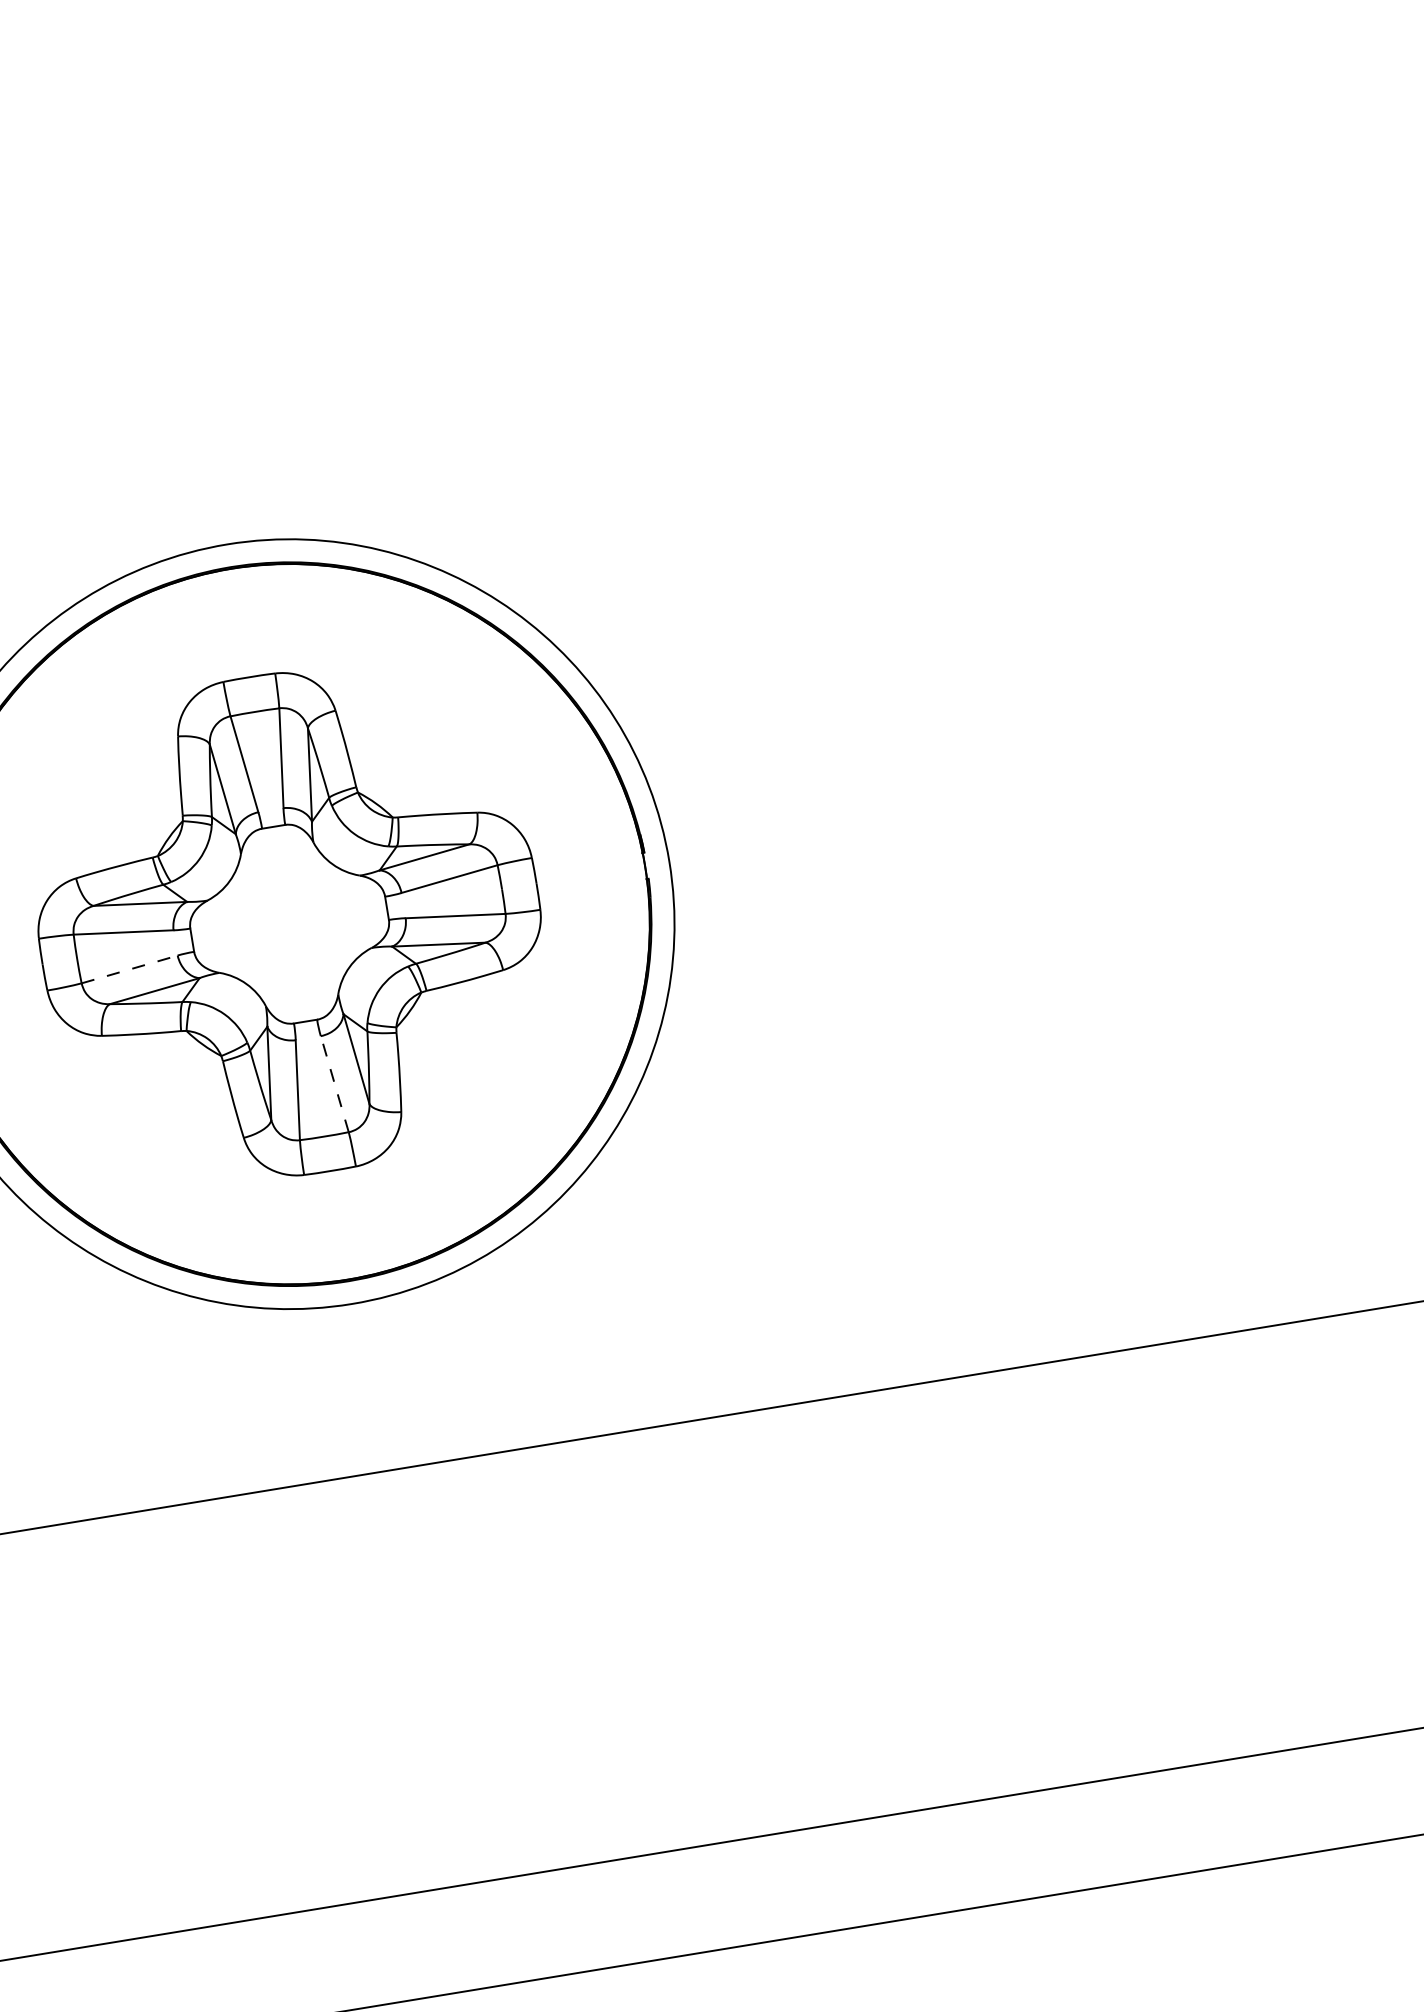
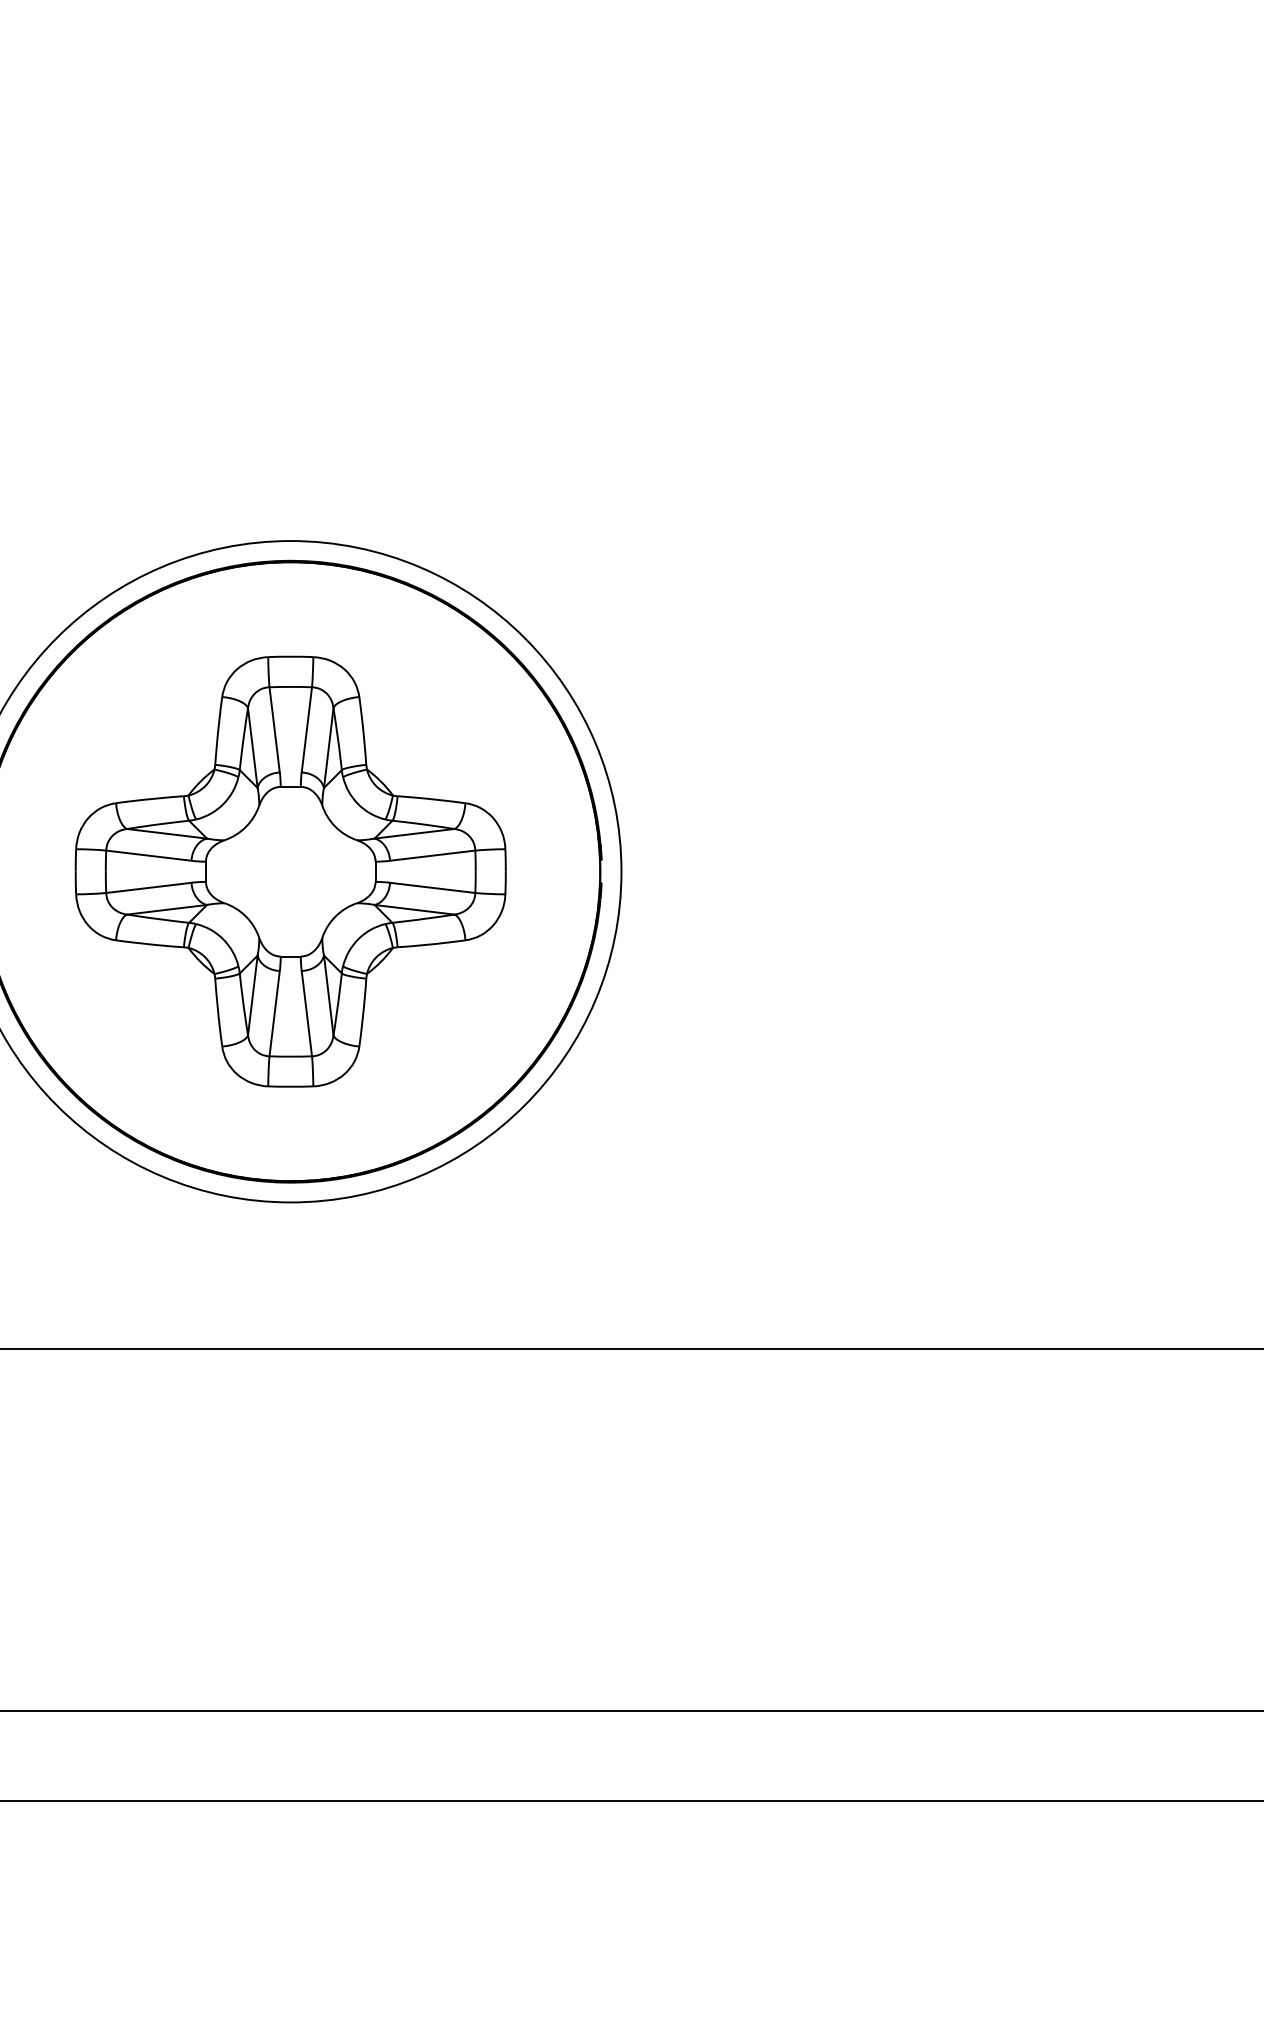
line: (129, 969) -> (148, 887), dashed -> solid
line: (334, 1084) -> (306, 1013), dashed -> solid

